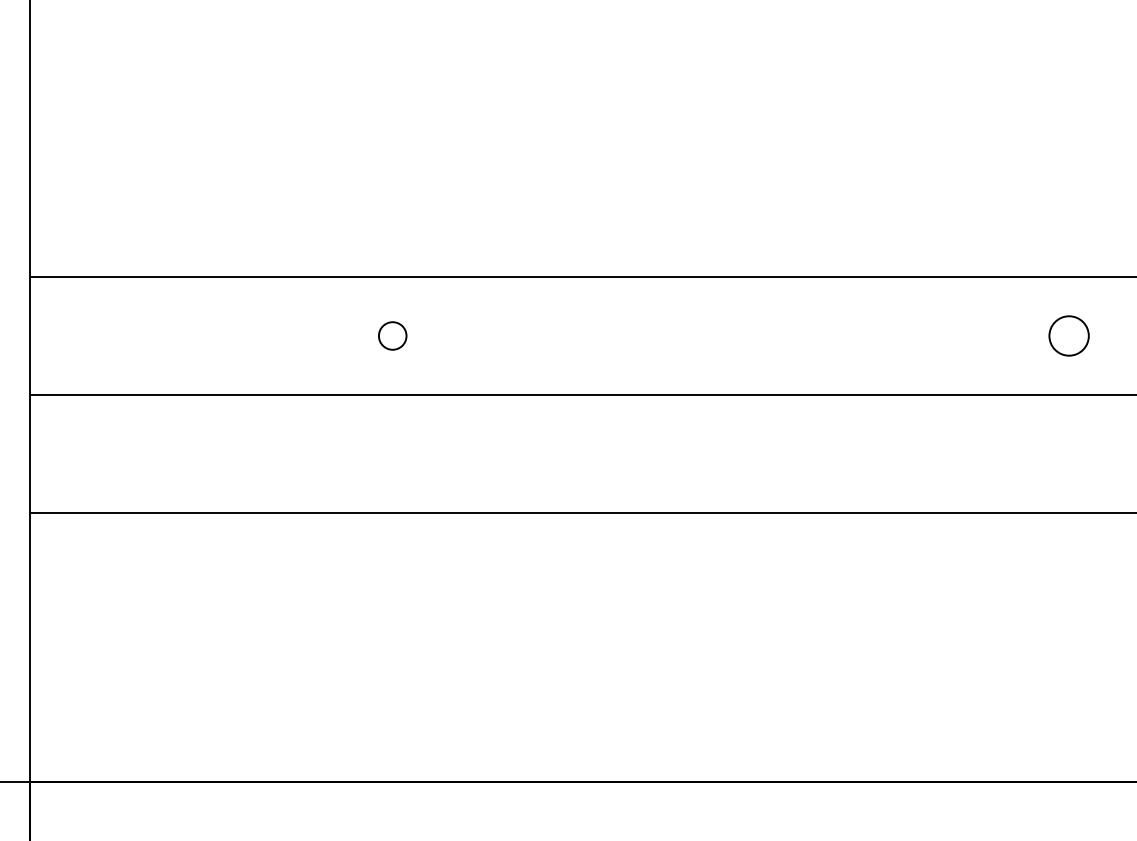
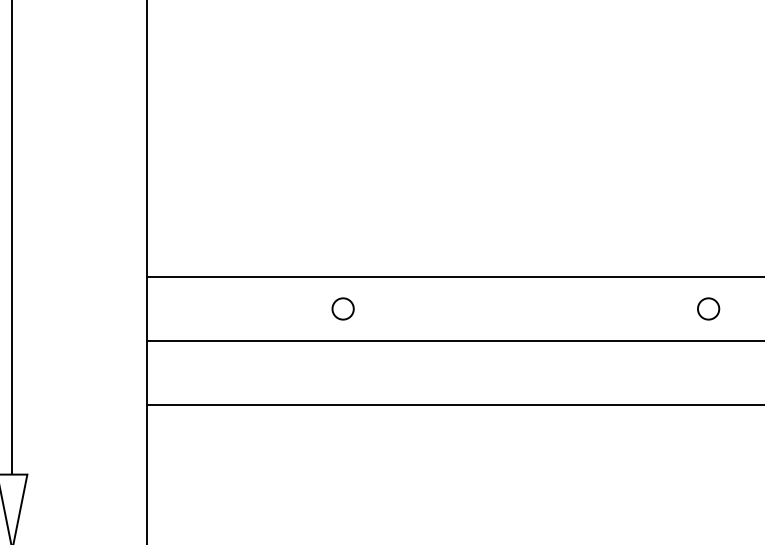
part: (391, 335) -> (342, 308), size x1.43

